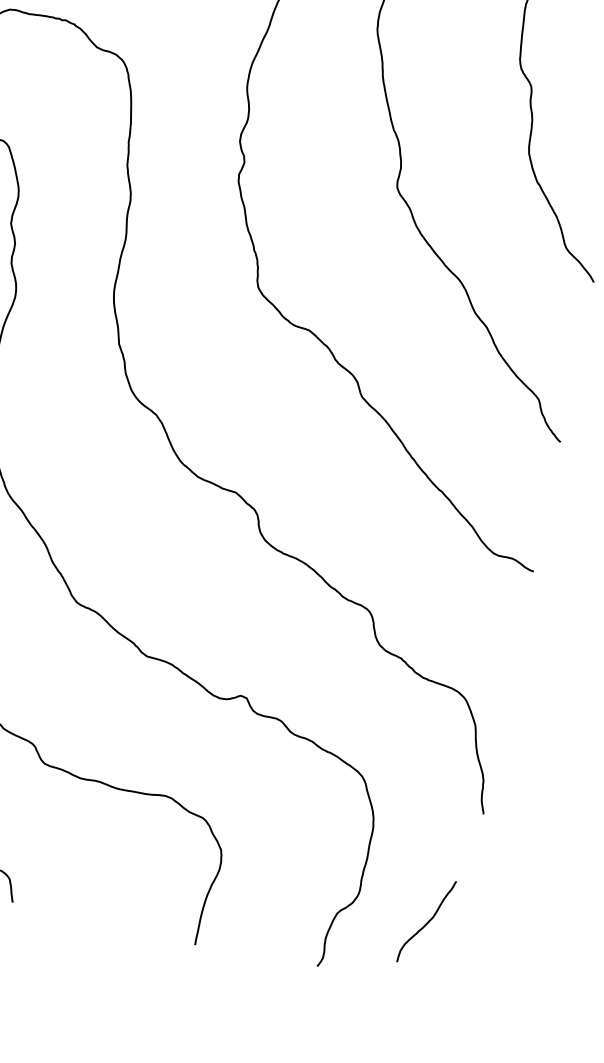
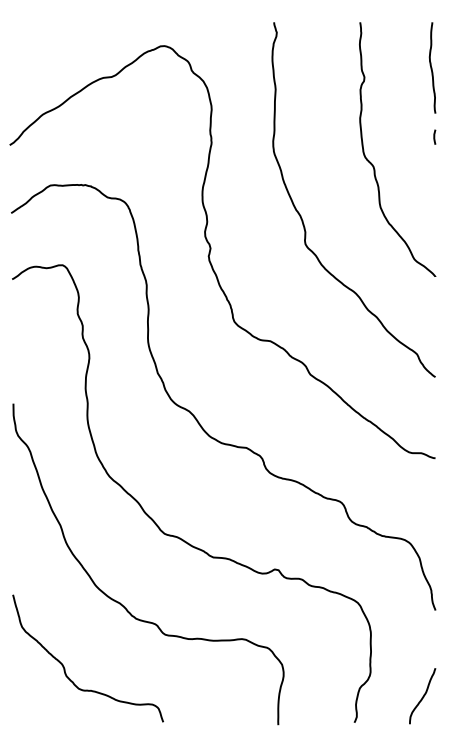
curve: (426, 922) -> (422, 696), moved

